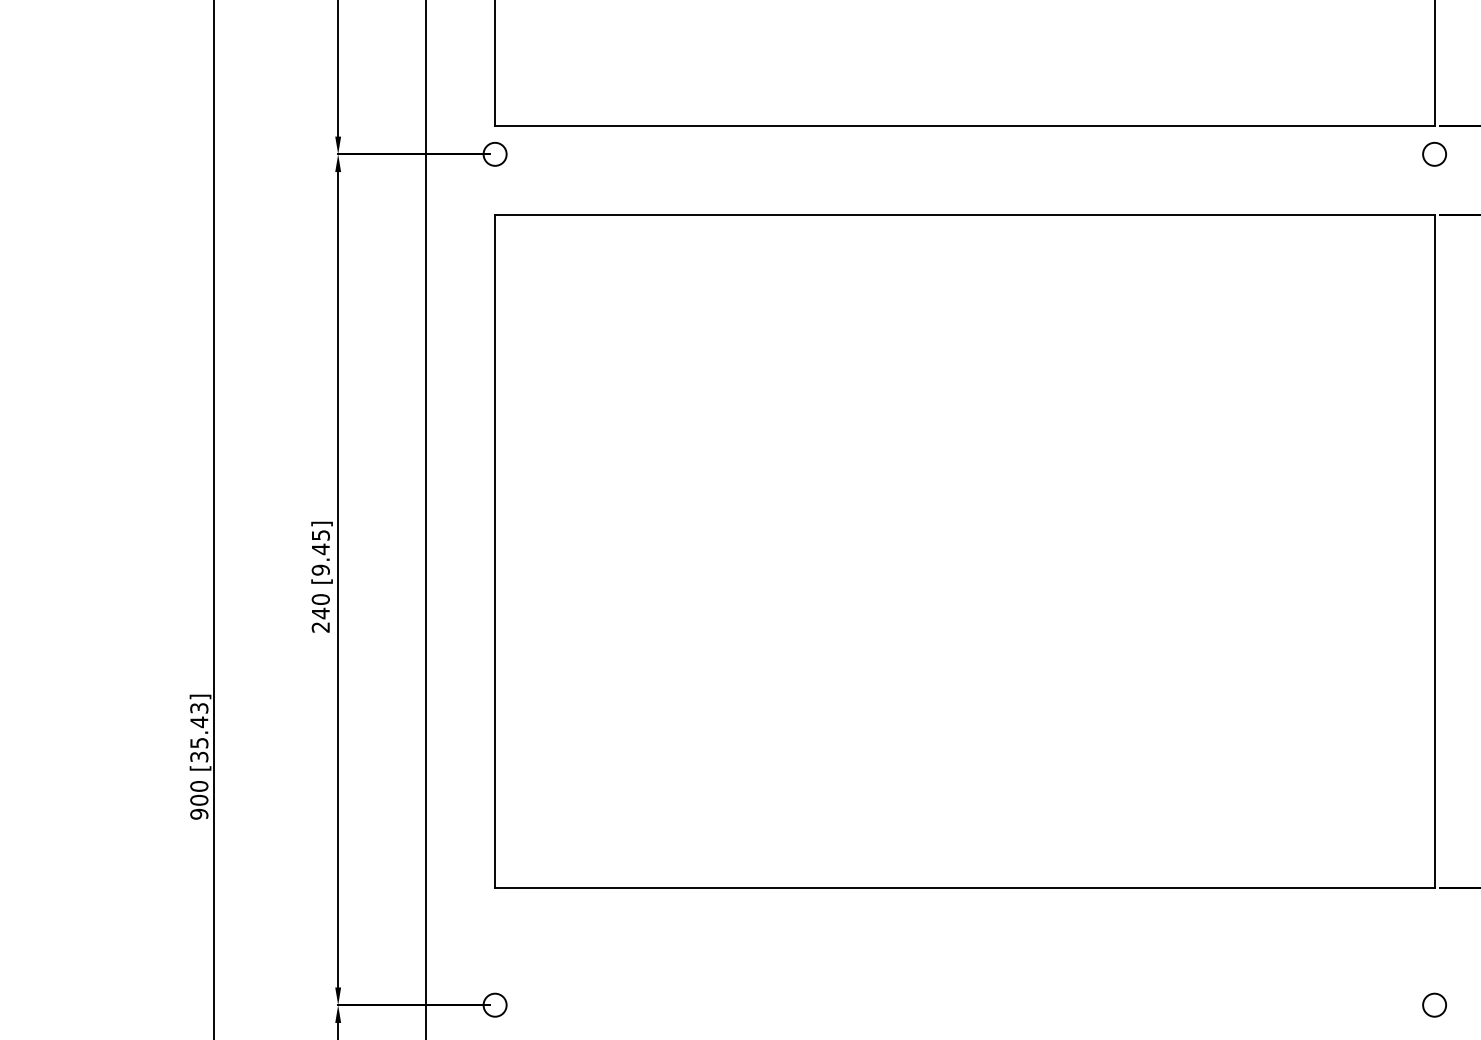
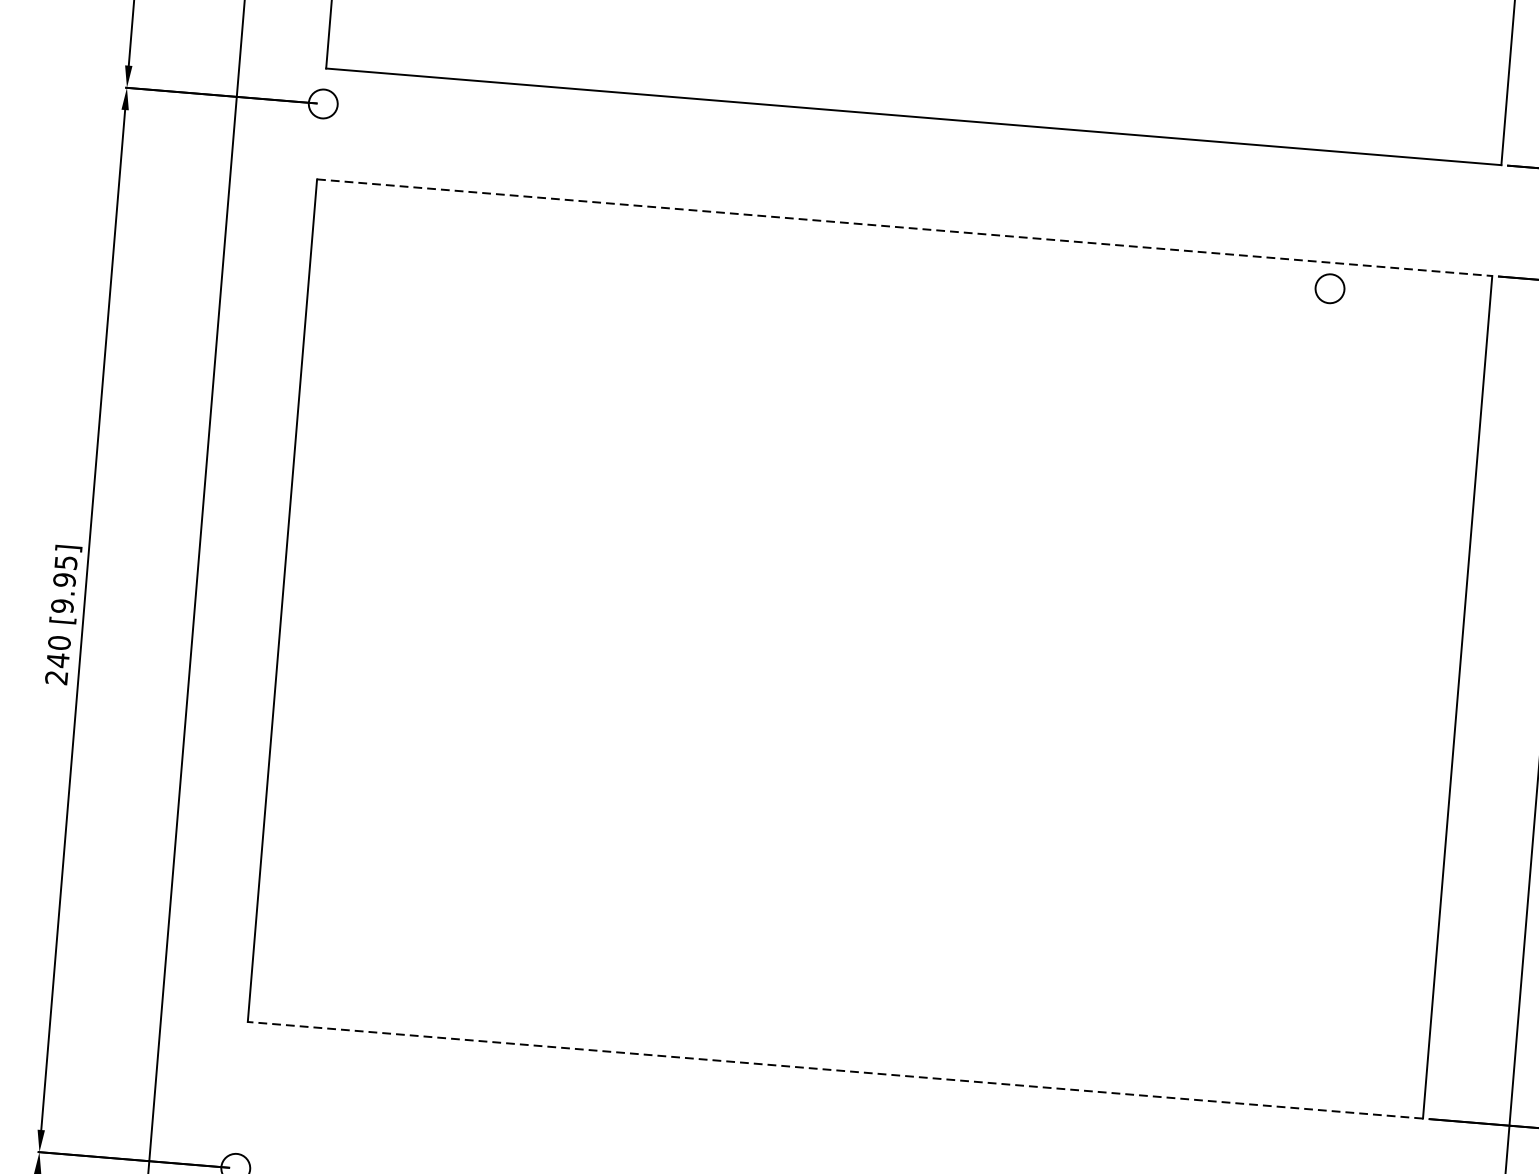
circle: (1434, 153) -> (1329, 287), moved
line: (964, 214) -> (904, 227), solid -> dashed
text: (320, 549) -> (64, 580), [9.45] -> [9.95]
line: (964, 888) -> (834, 1070), solid -> dashed

